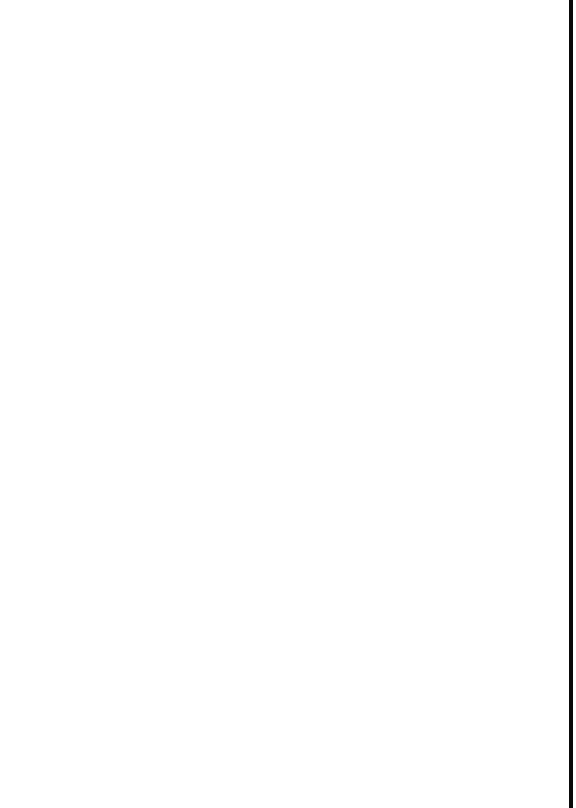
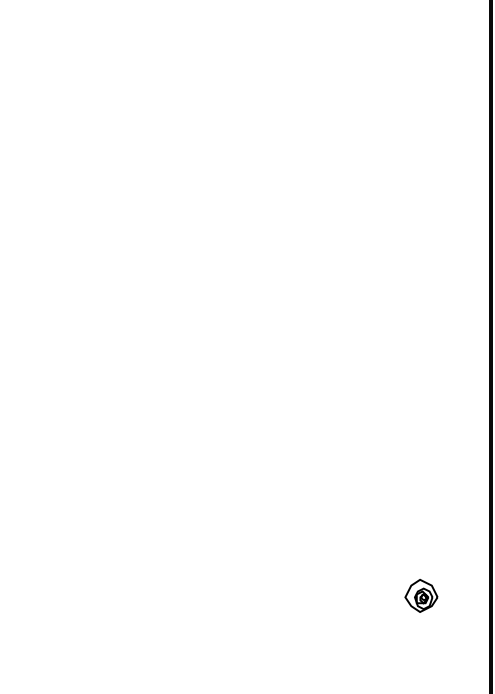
part: (490, 693) -> (421, 595), added

